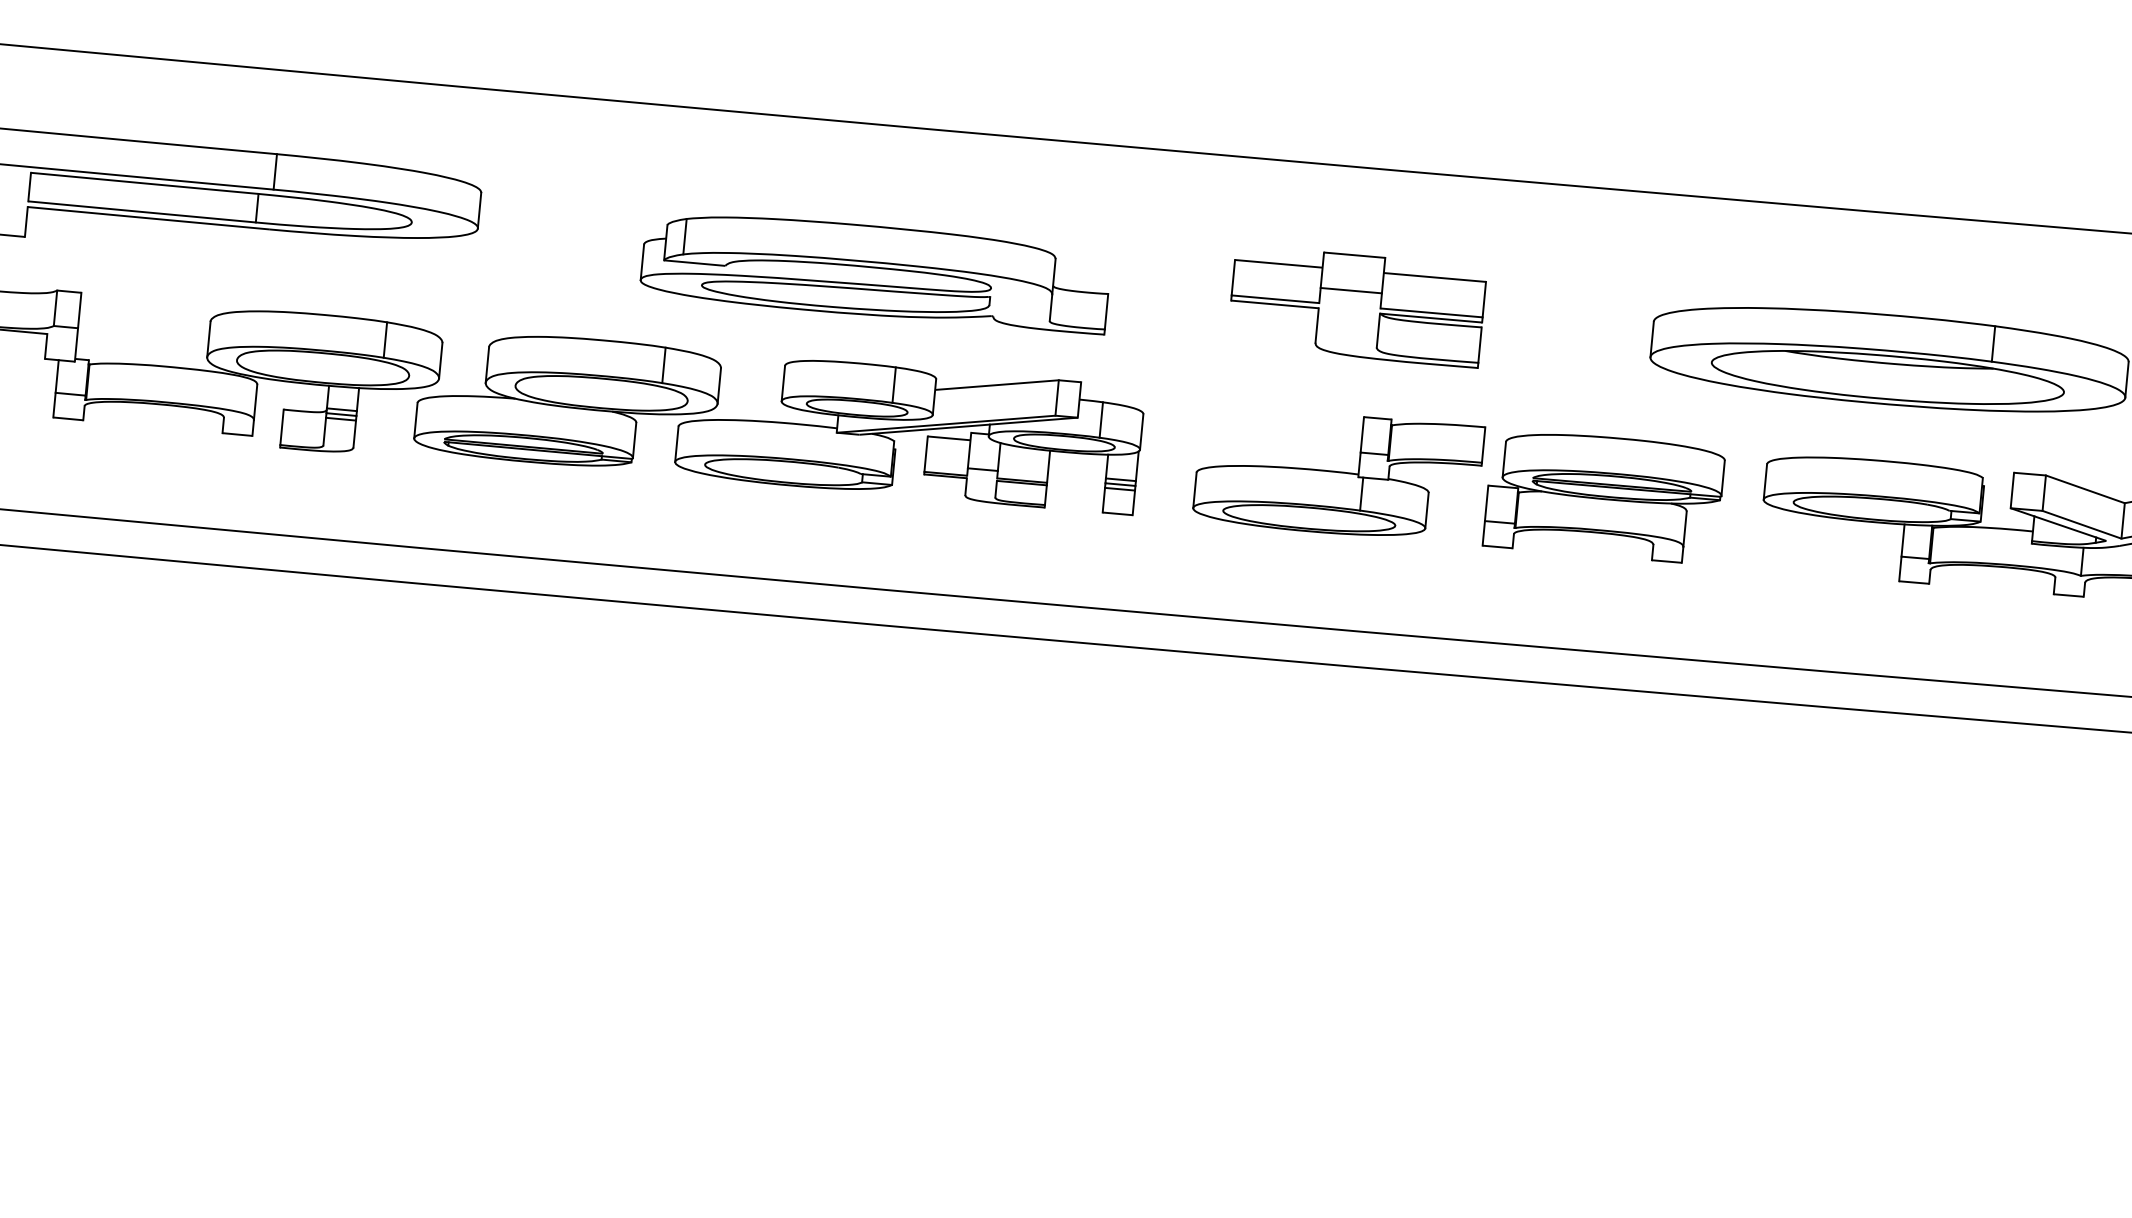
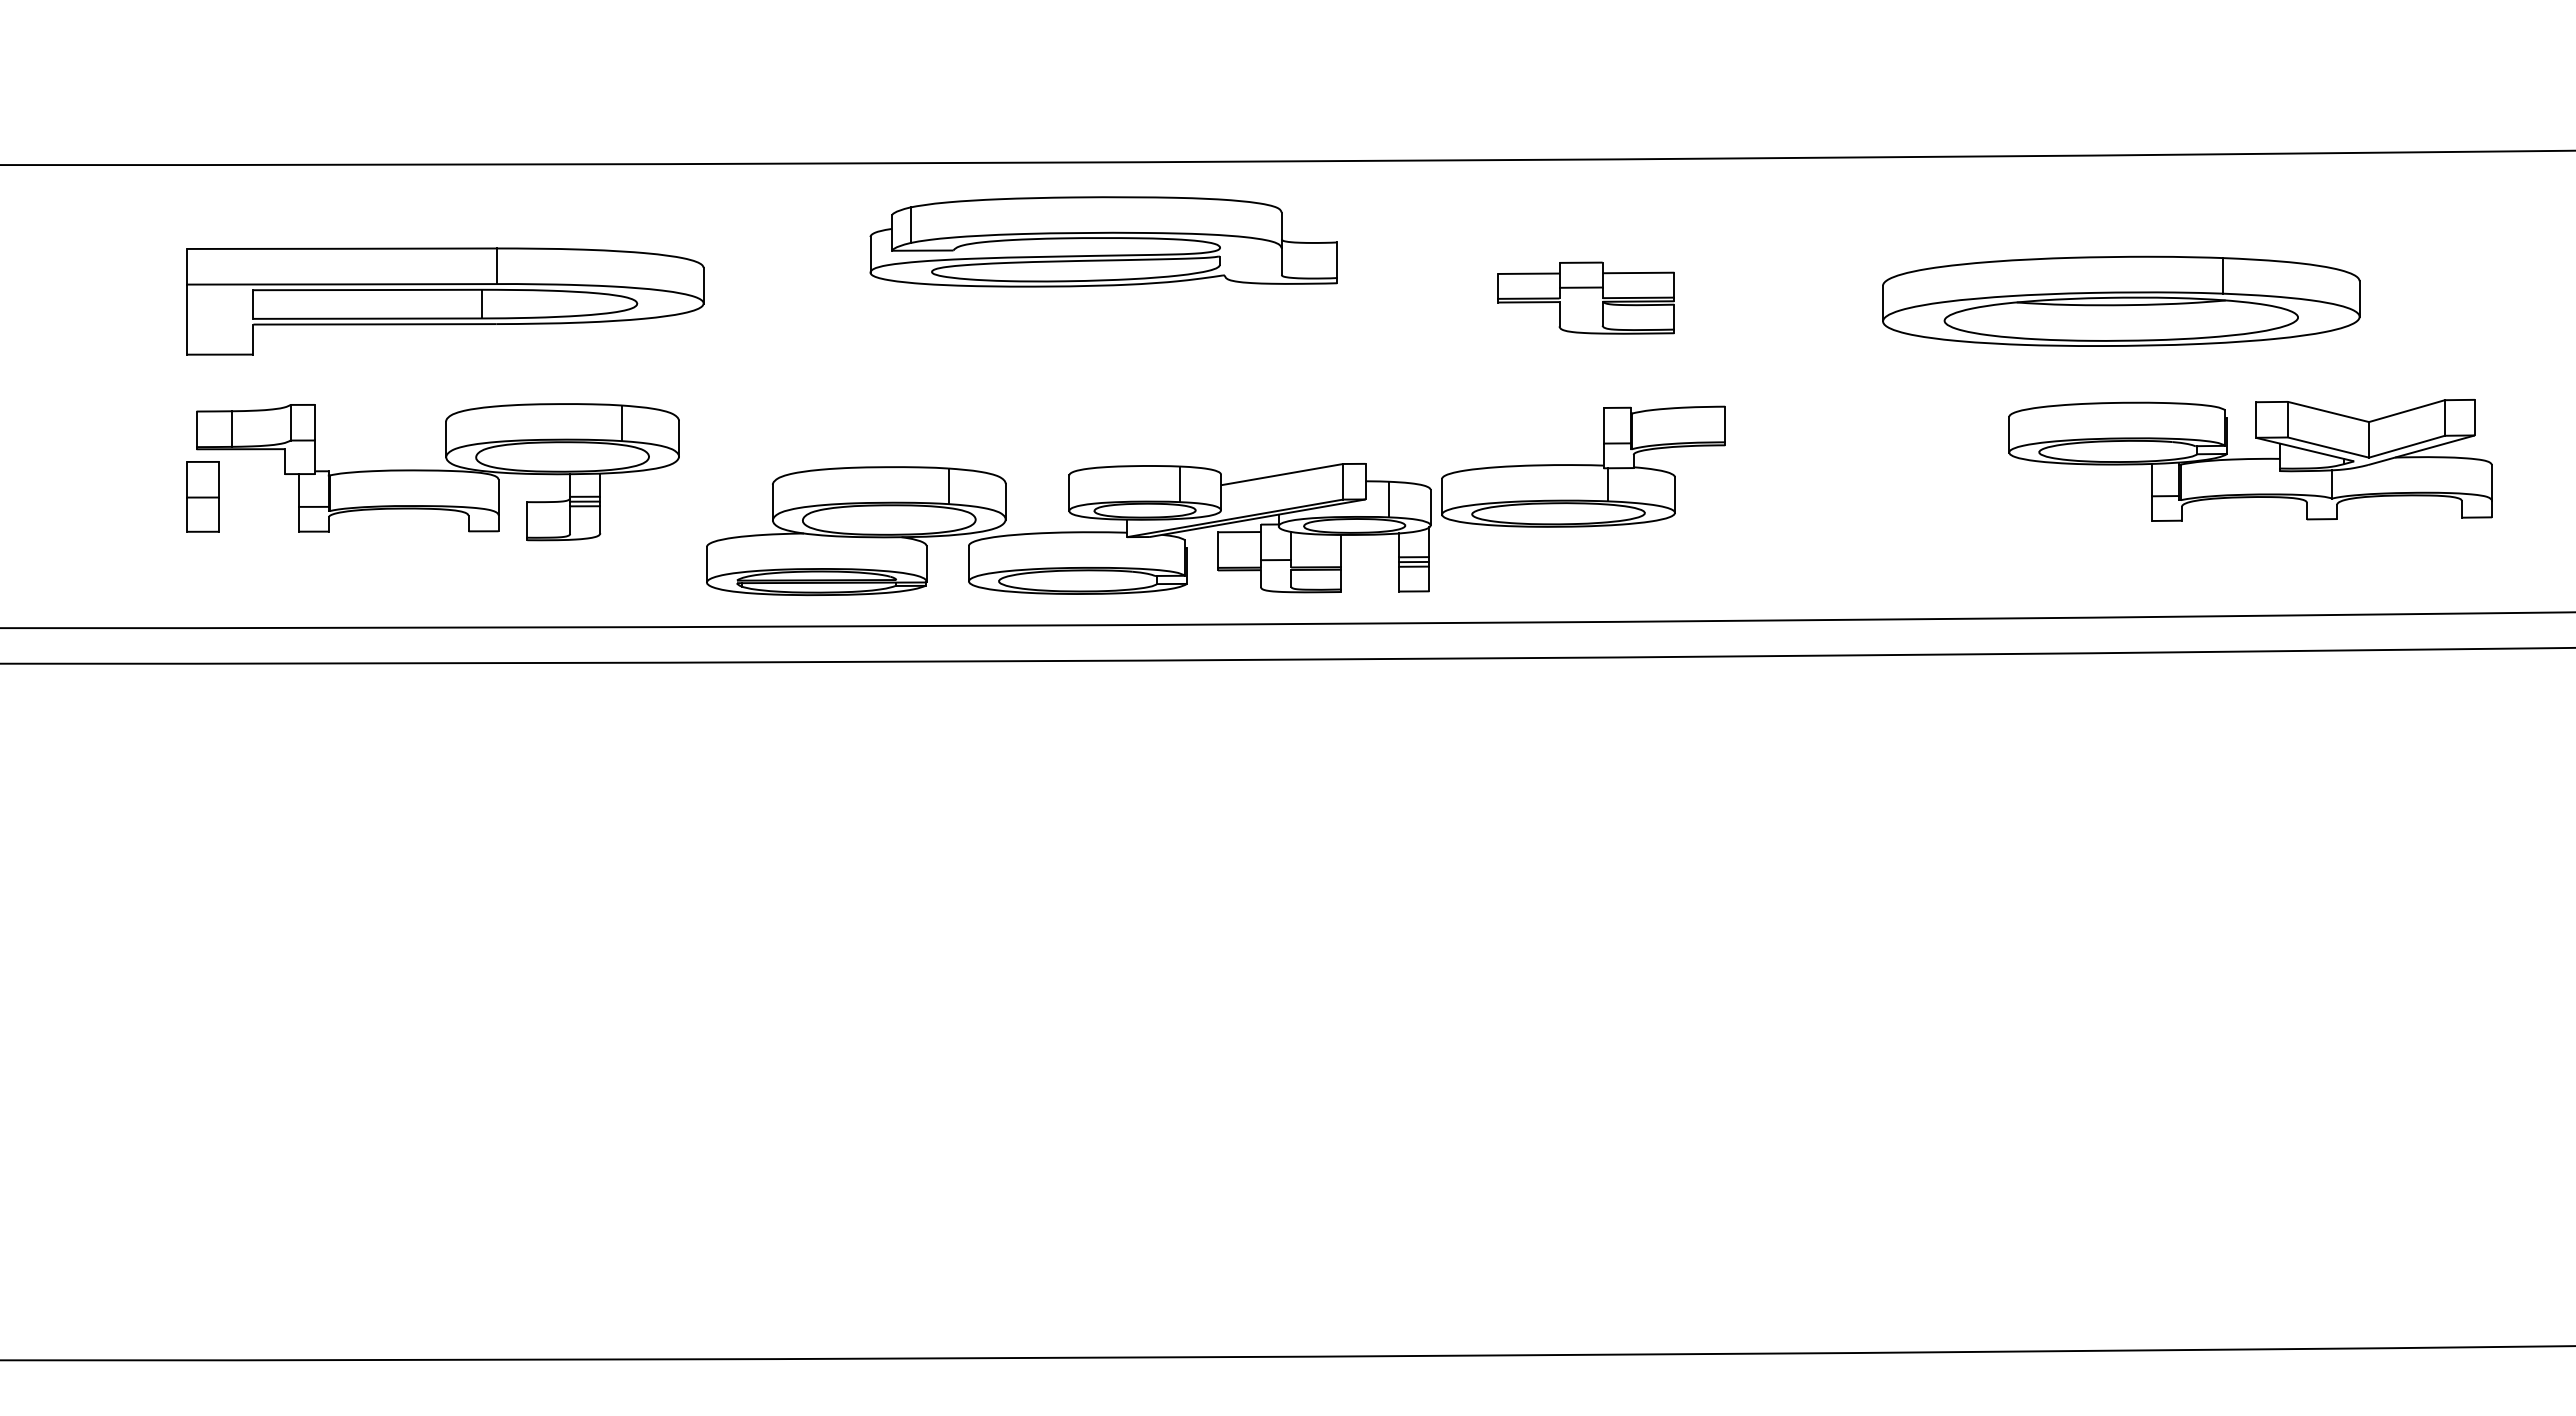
part: (875, 271) -> (1103, 241), moved
part: (1356, 305) -> (1585, 297), size x0.7
part: (779, 419) -> (1068, 529), moved
part: (1604, 496) -> (1850, 464), removed

